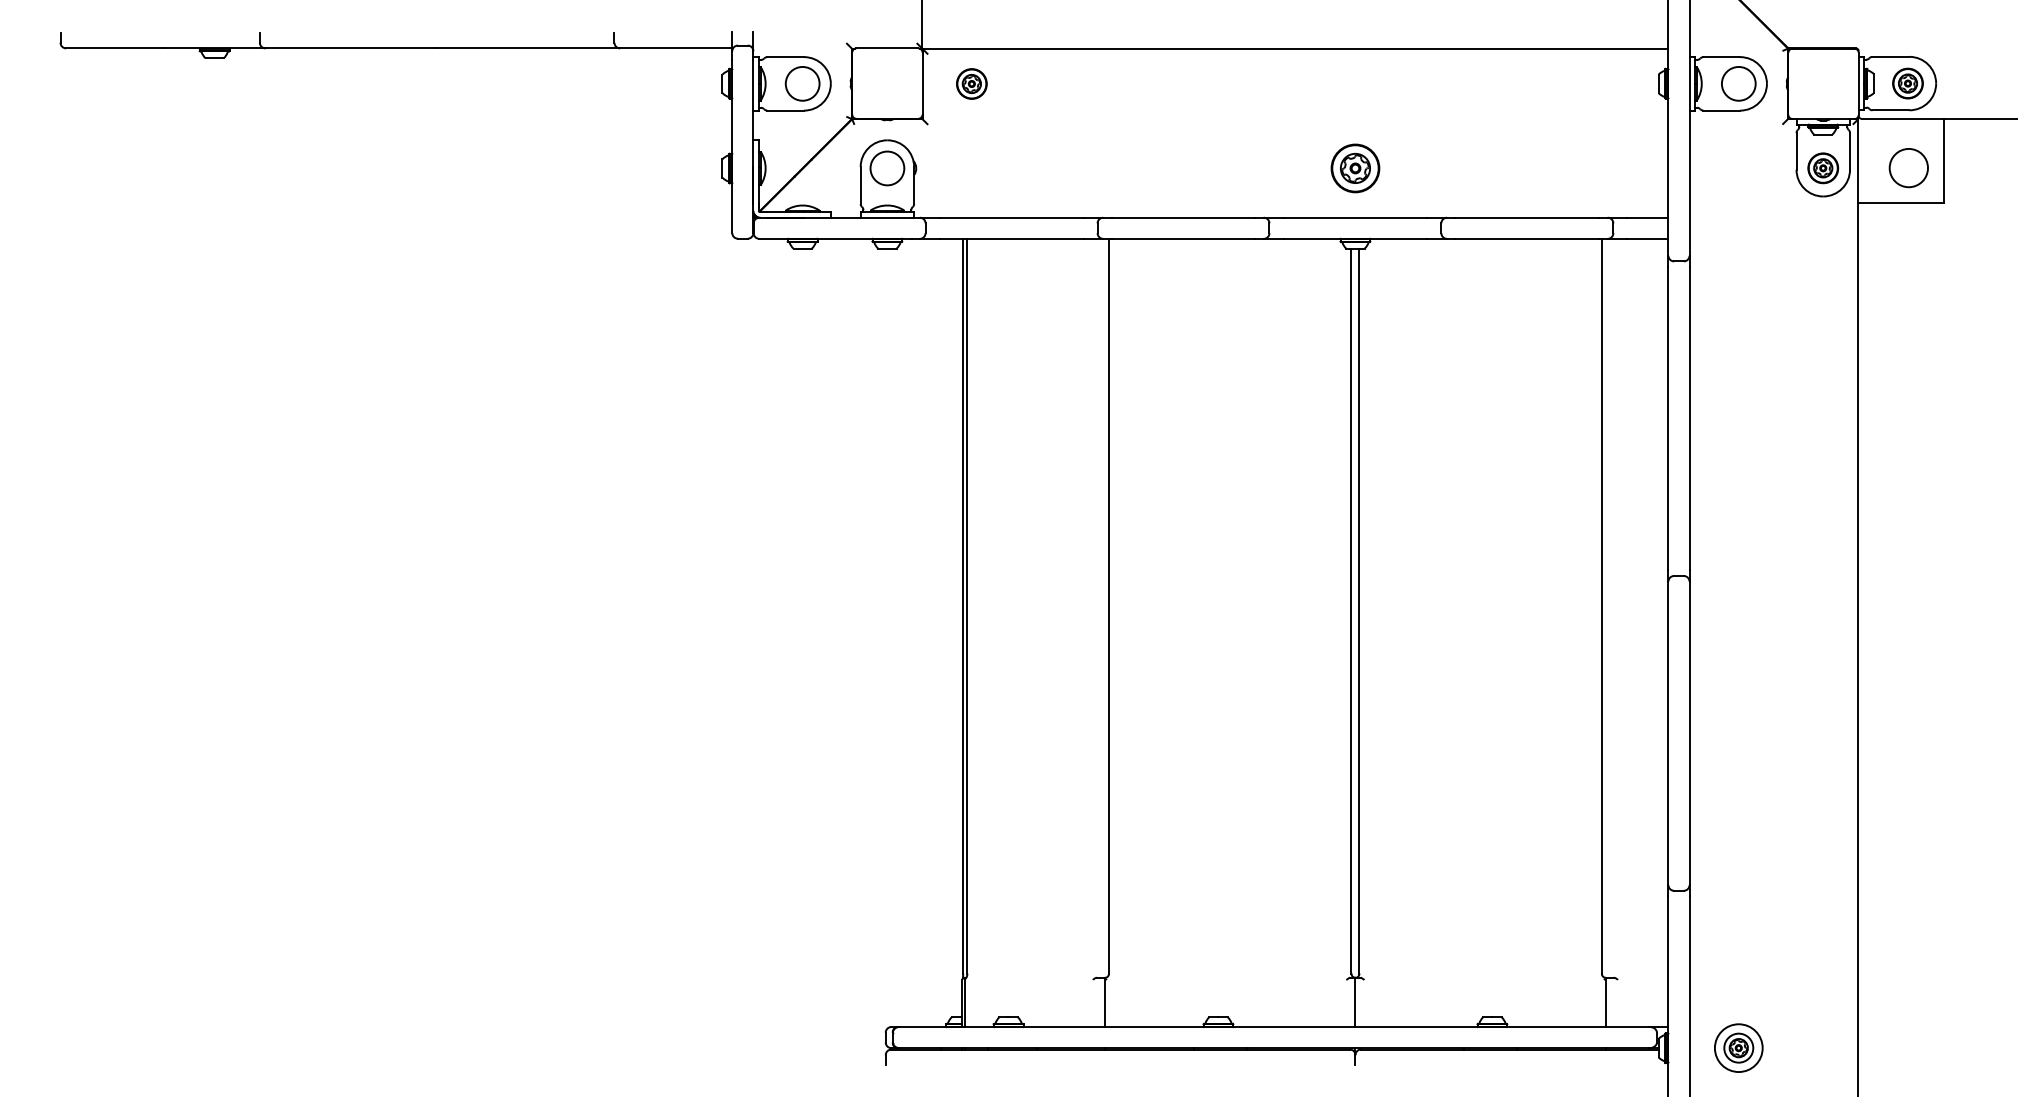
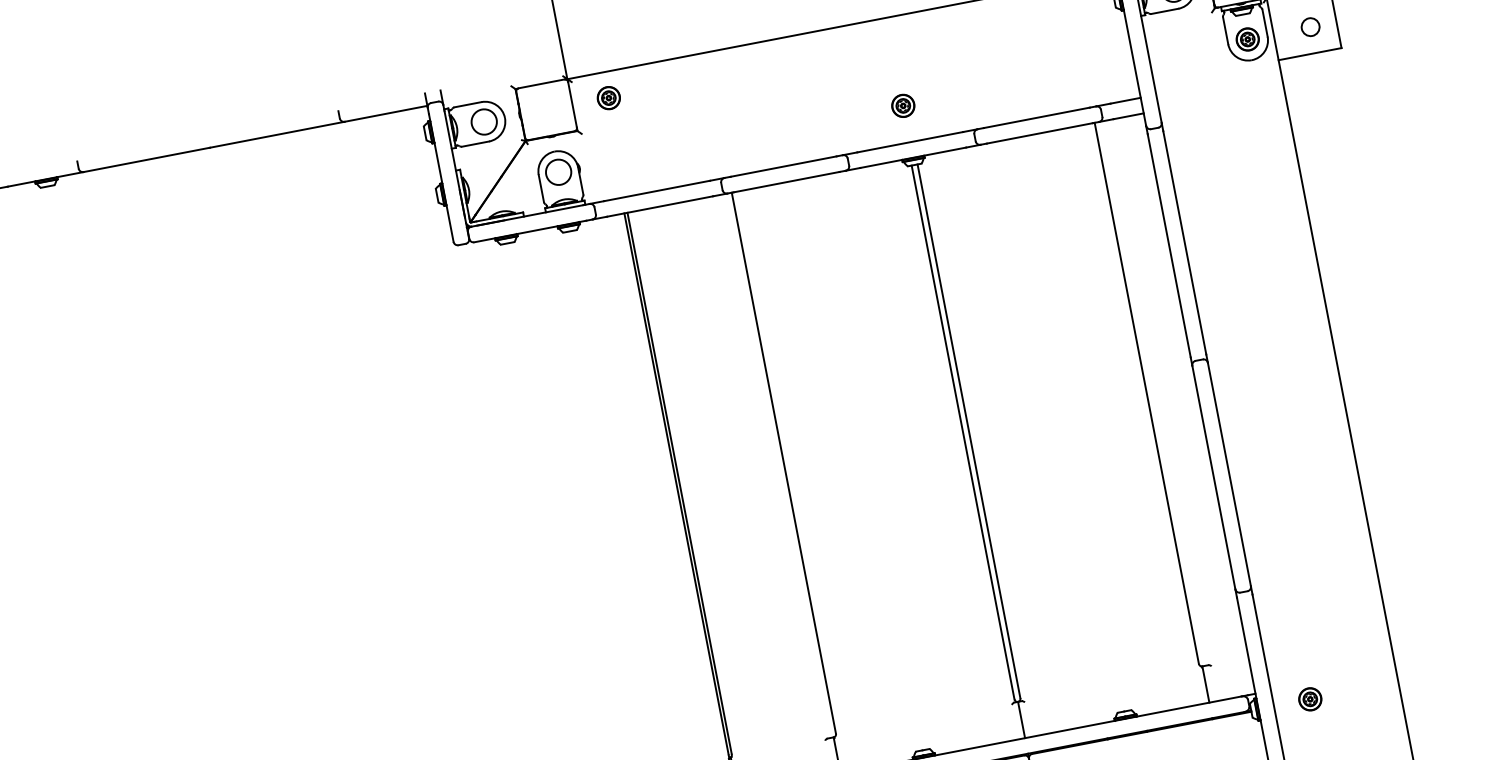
circle: (1908, 167) -> (1310, 26), size x0.62
part: (1355, 168) -> (903, 105), size x0.62
circle: (1738, 1048) -> (1310, 699), size x0.62

